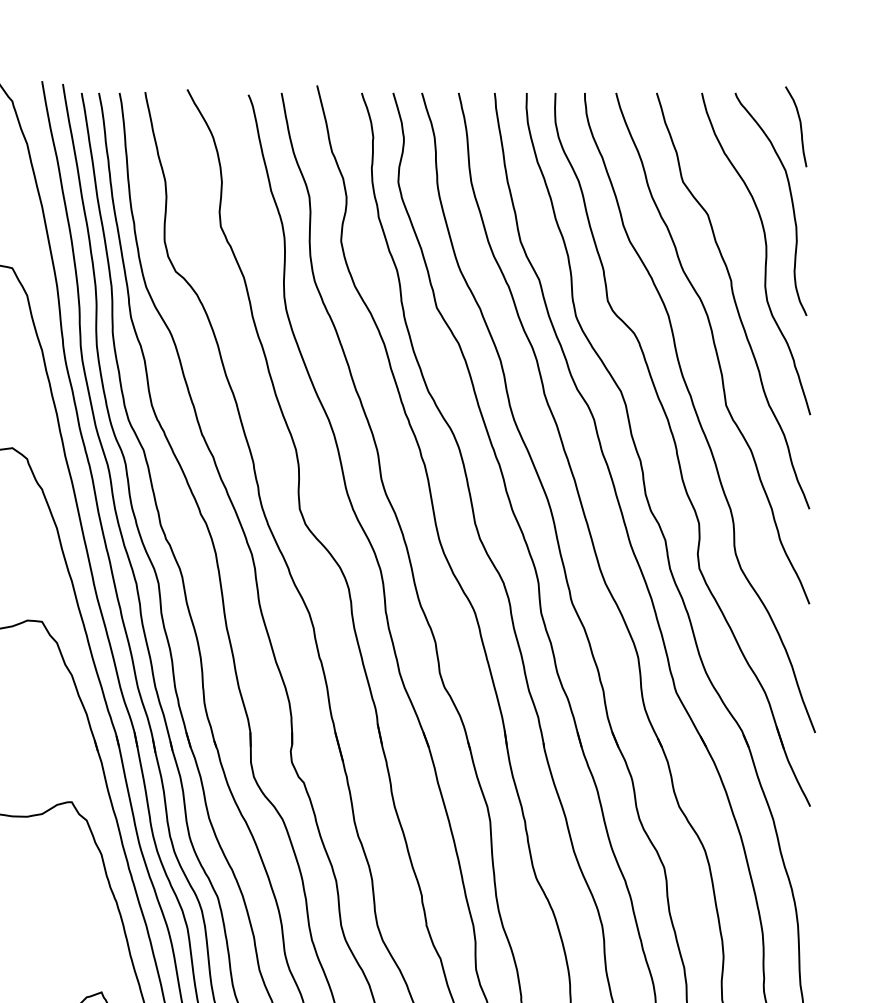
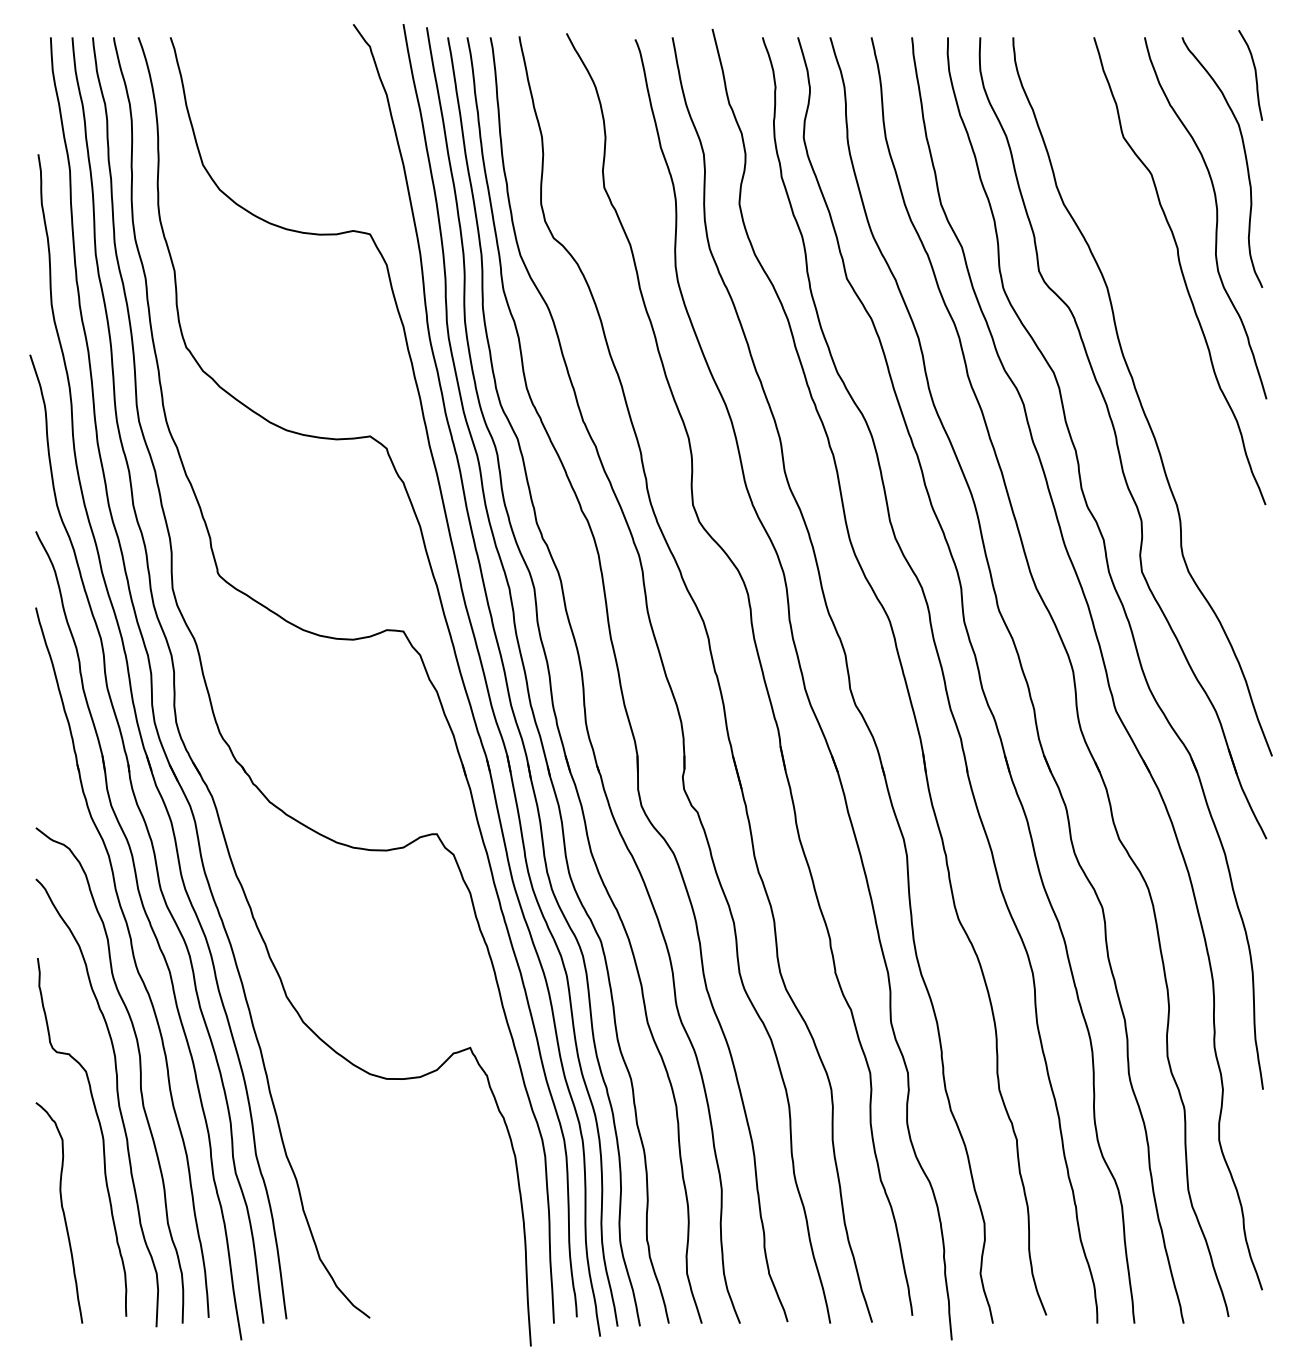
curve: (714, 346) -> (1158, 322), removed

